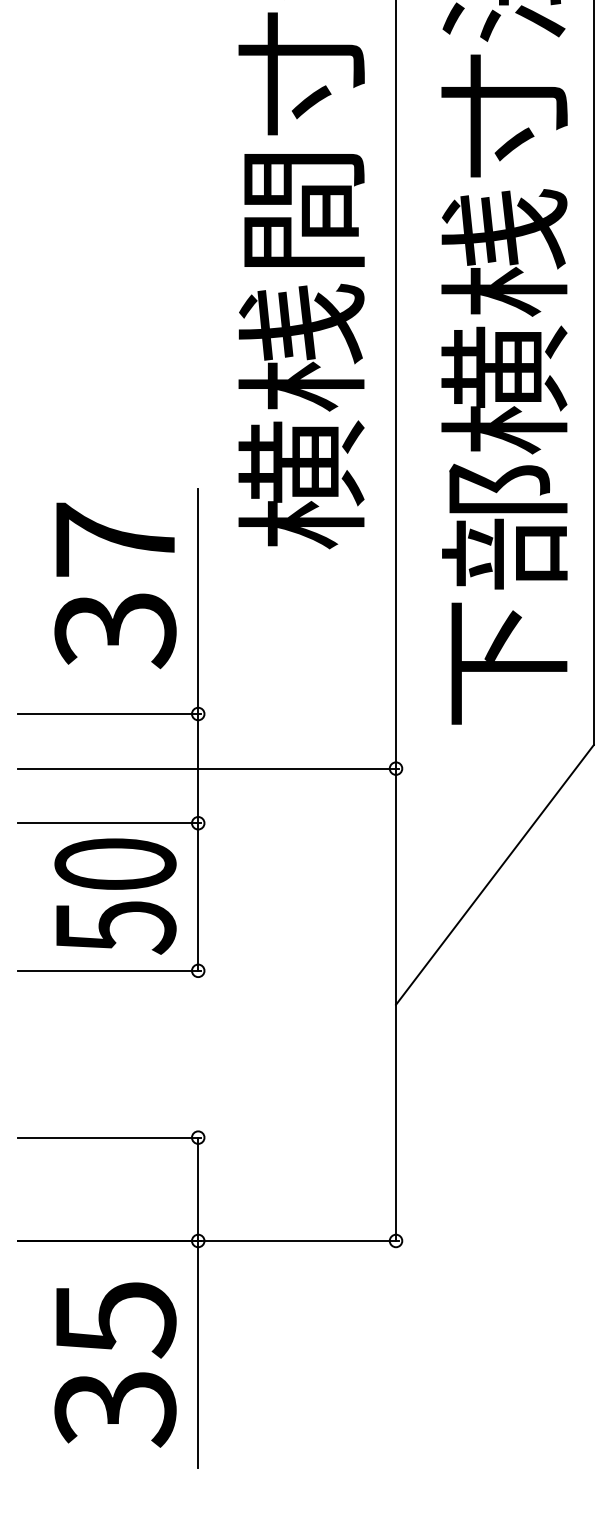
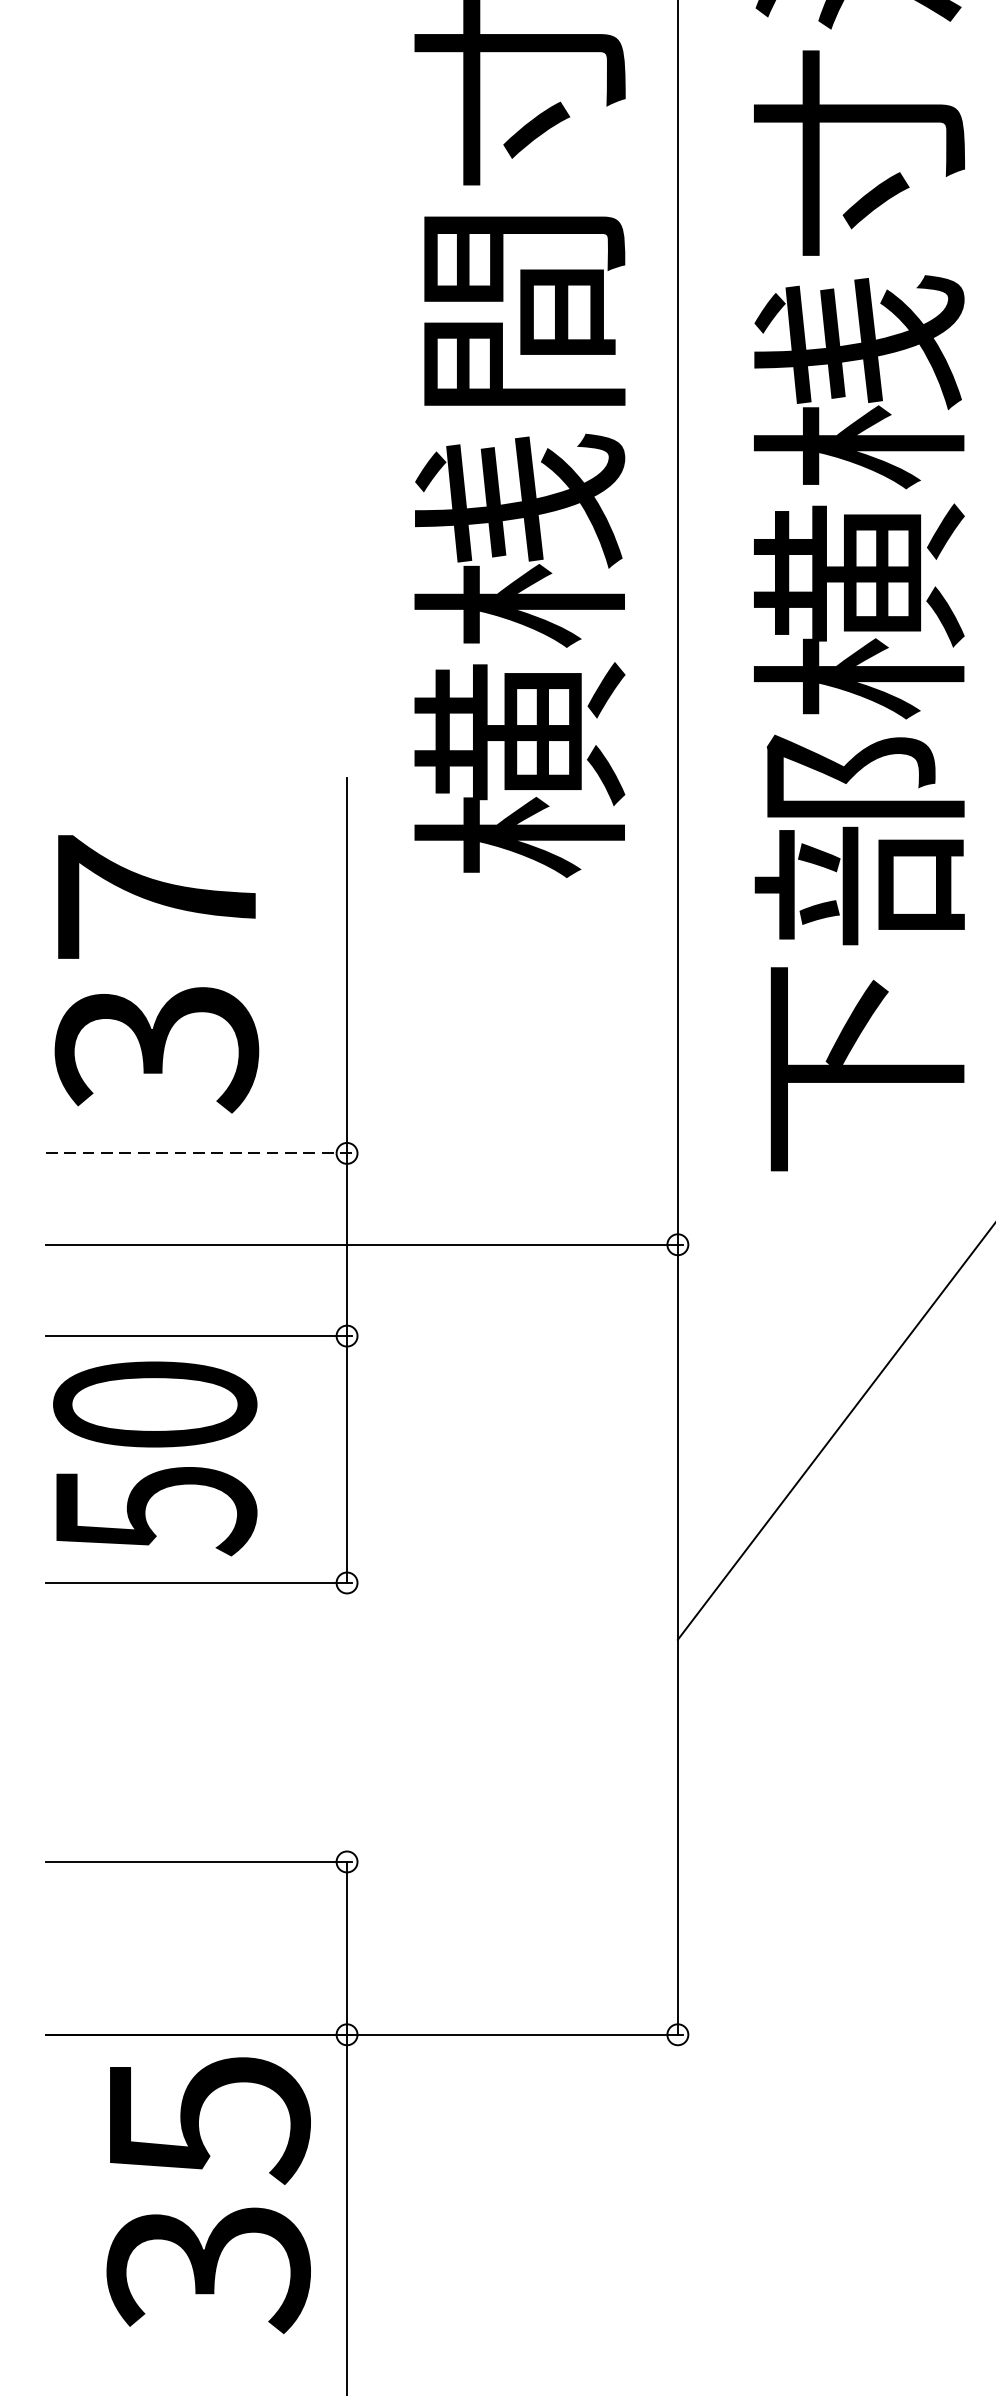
text: (115, 585) -> (156, 973), moved
line: (109, 714) -> (198, 1154), solid -> dashed
text: (115, 896) -> (155, 1458), moved
text: (115, 1364) -> (208, 2194), moved

